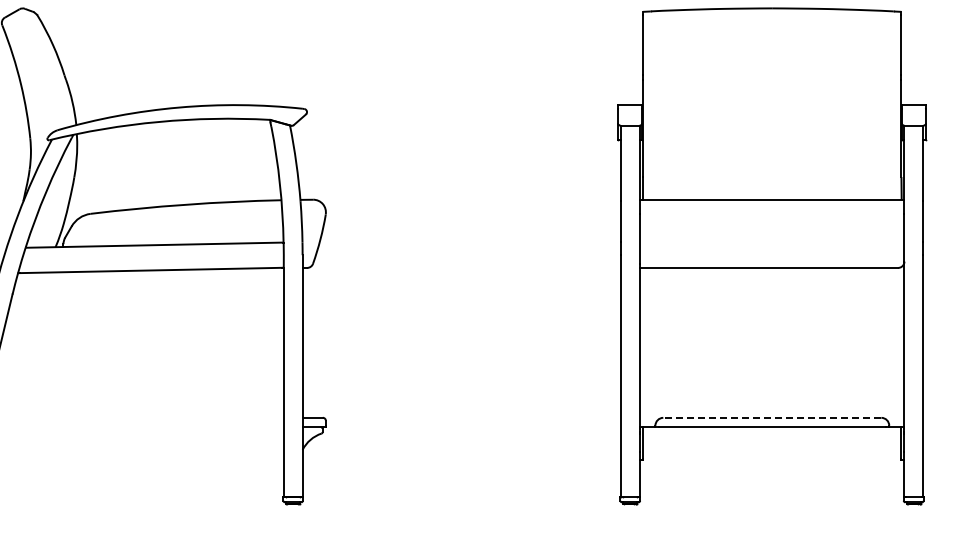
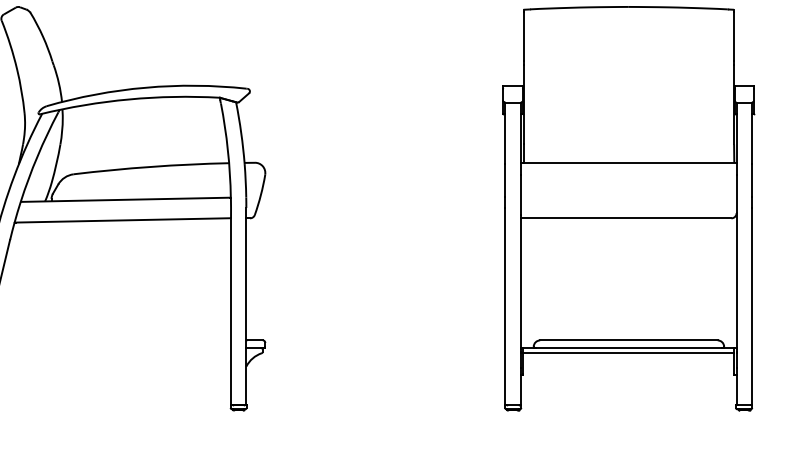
line: (771, 417) -> (628, 340), dashed -> solid
line: (771, 433) -> (628, 353), added

